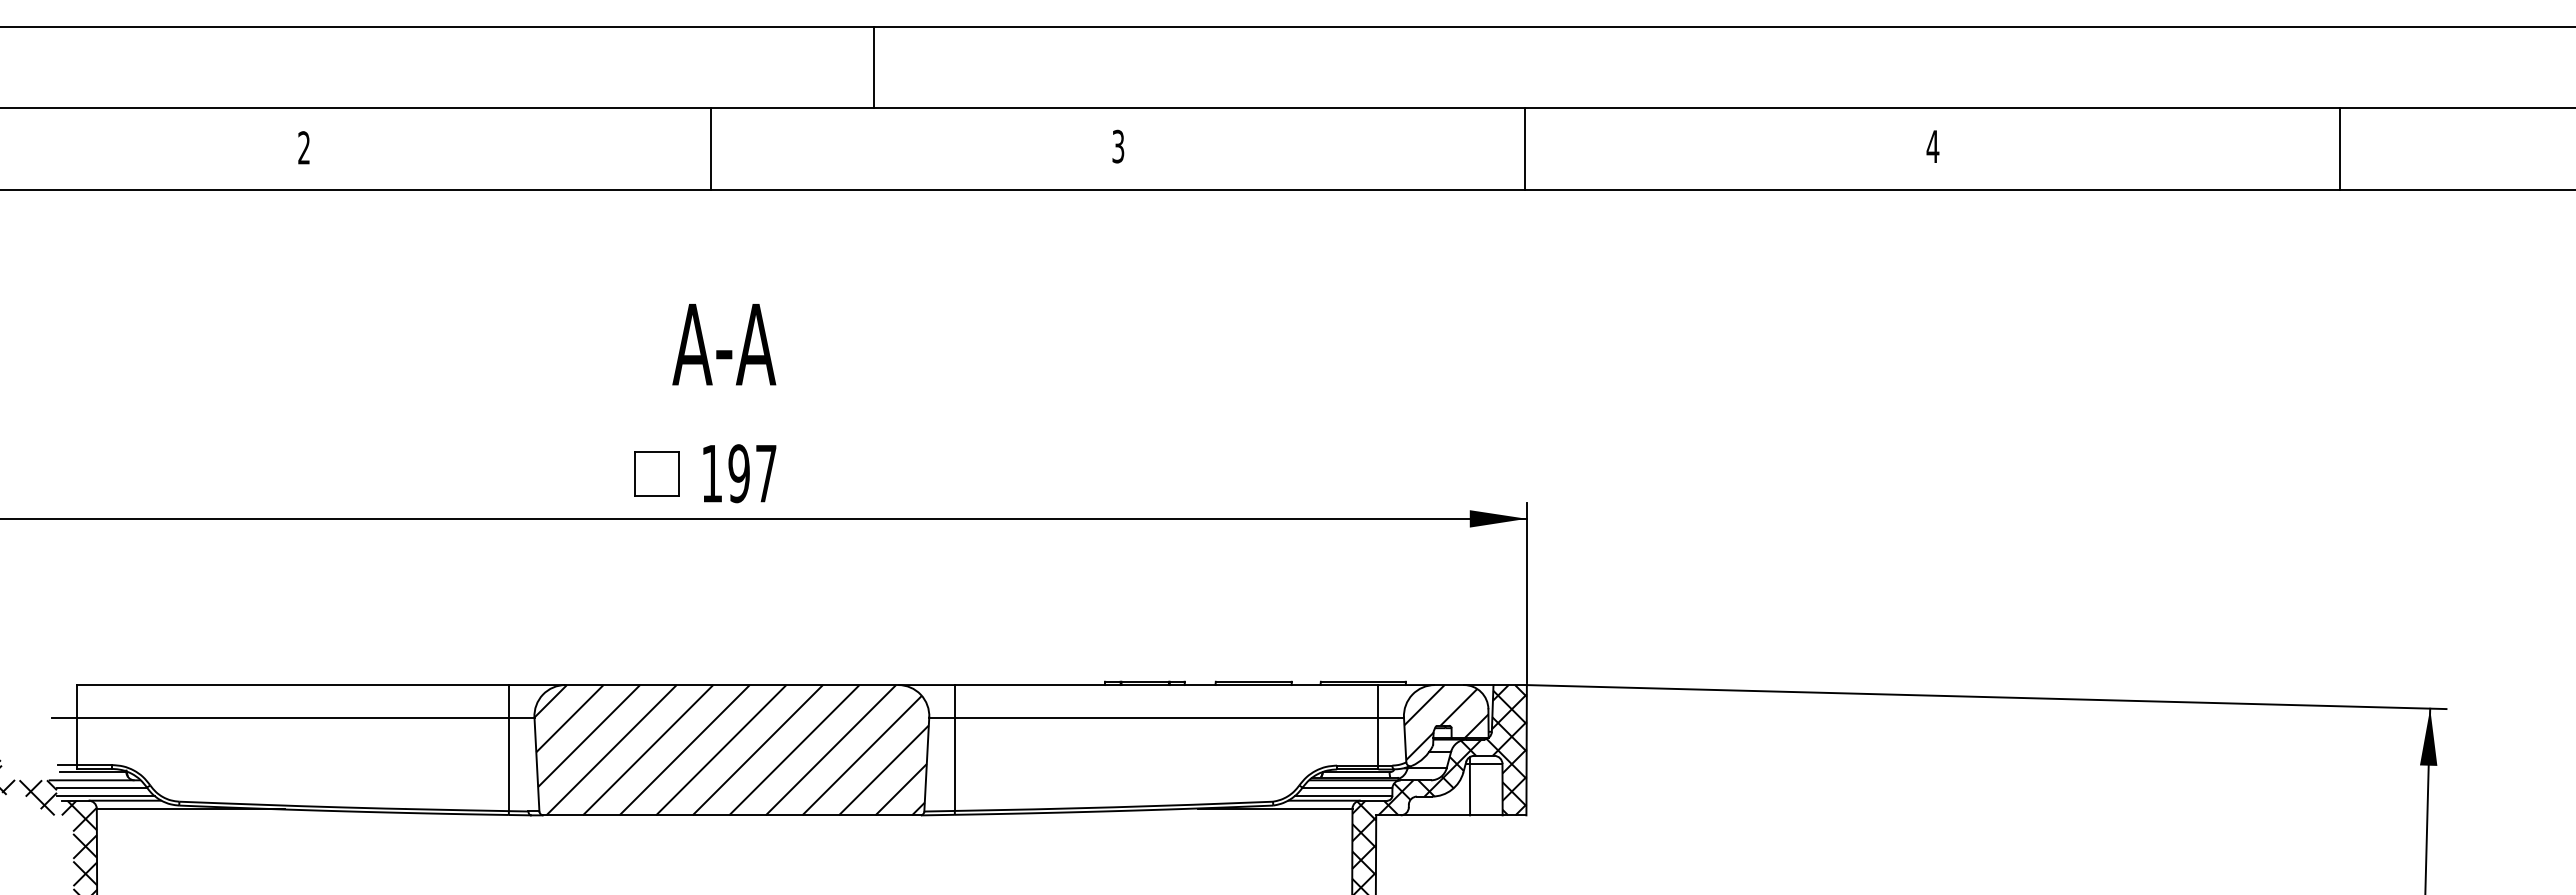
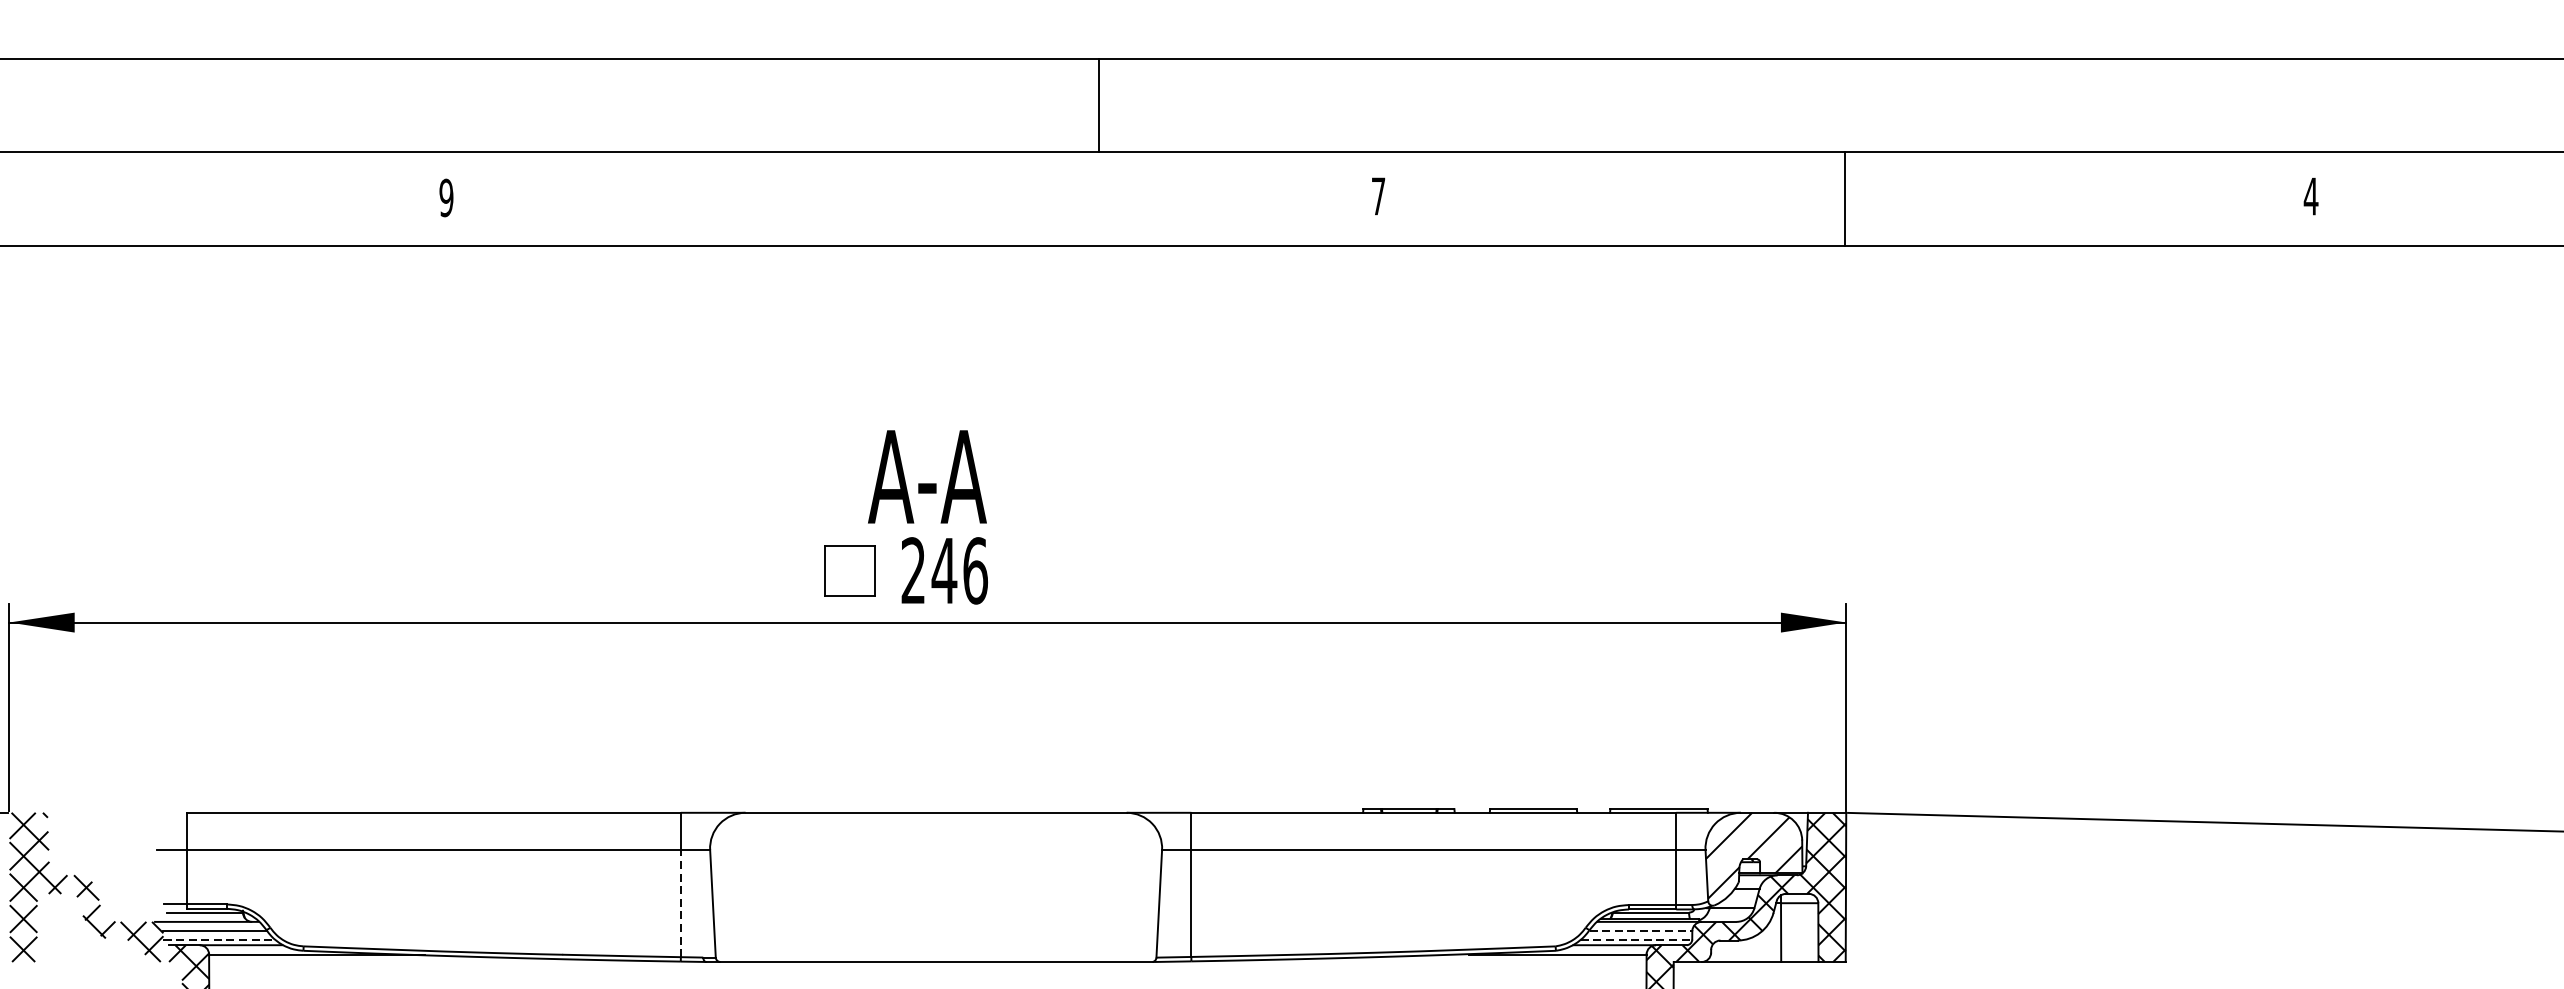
text: (1118, 146) -> (1378, 196), 3 -> 7
text: (304, 147) -> (446, 197), 2 -> 9
line: (710, 148) -> (911, 198), removed
text: (724, 344) -> (927, 476), moved
text: (739, 473) -> (944, 570), 197 -> 246
hatch: (731, 750) -> (935, 887), removed
line: (508, 764) -> (680, 903), solid -> dashed
line: (1347, 788) -> (1640, 931), solid -> dashed
line: (105, 795) -> (219, 939), solid -> dashed
line: (1343, 795) -> (1636, 939), solid -> dashed

